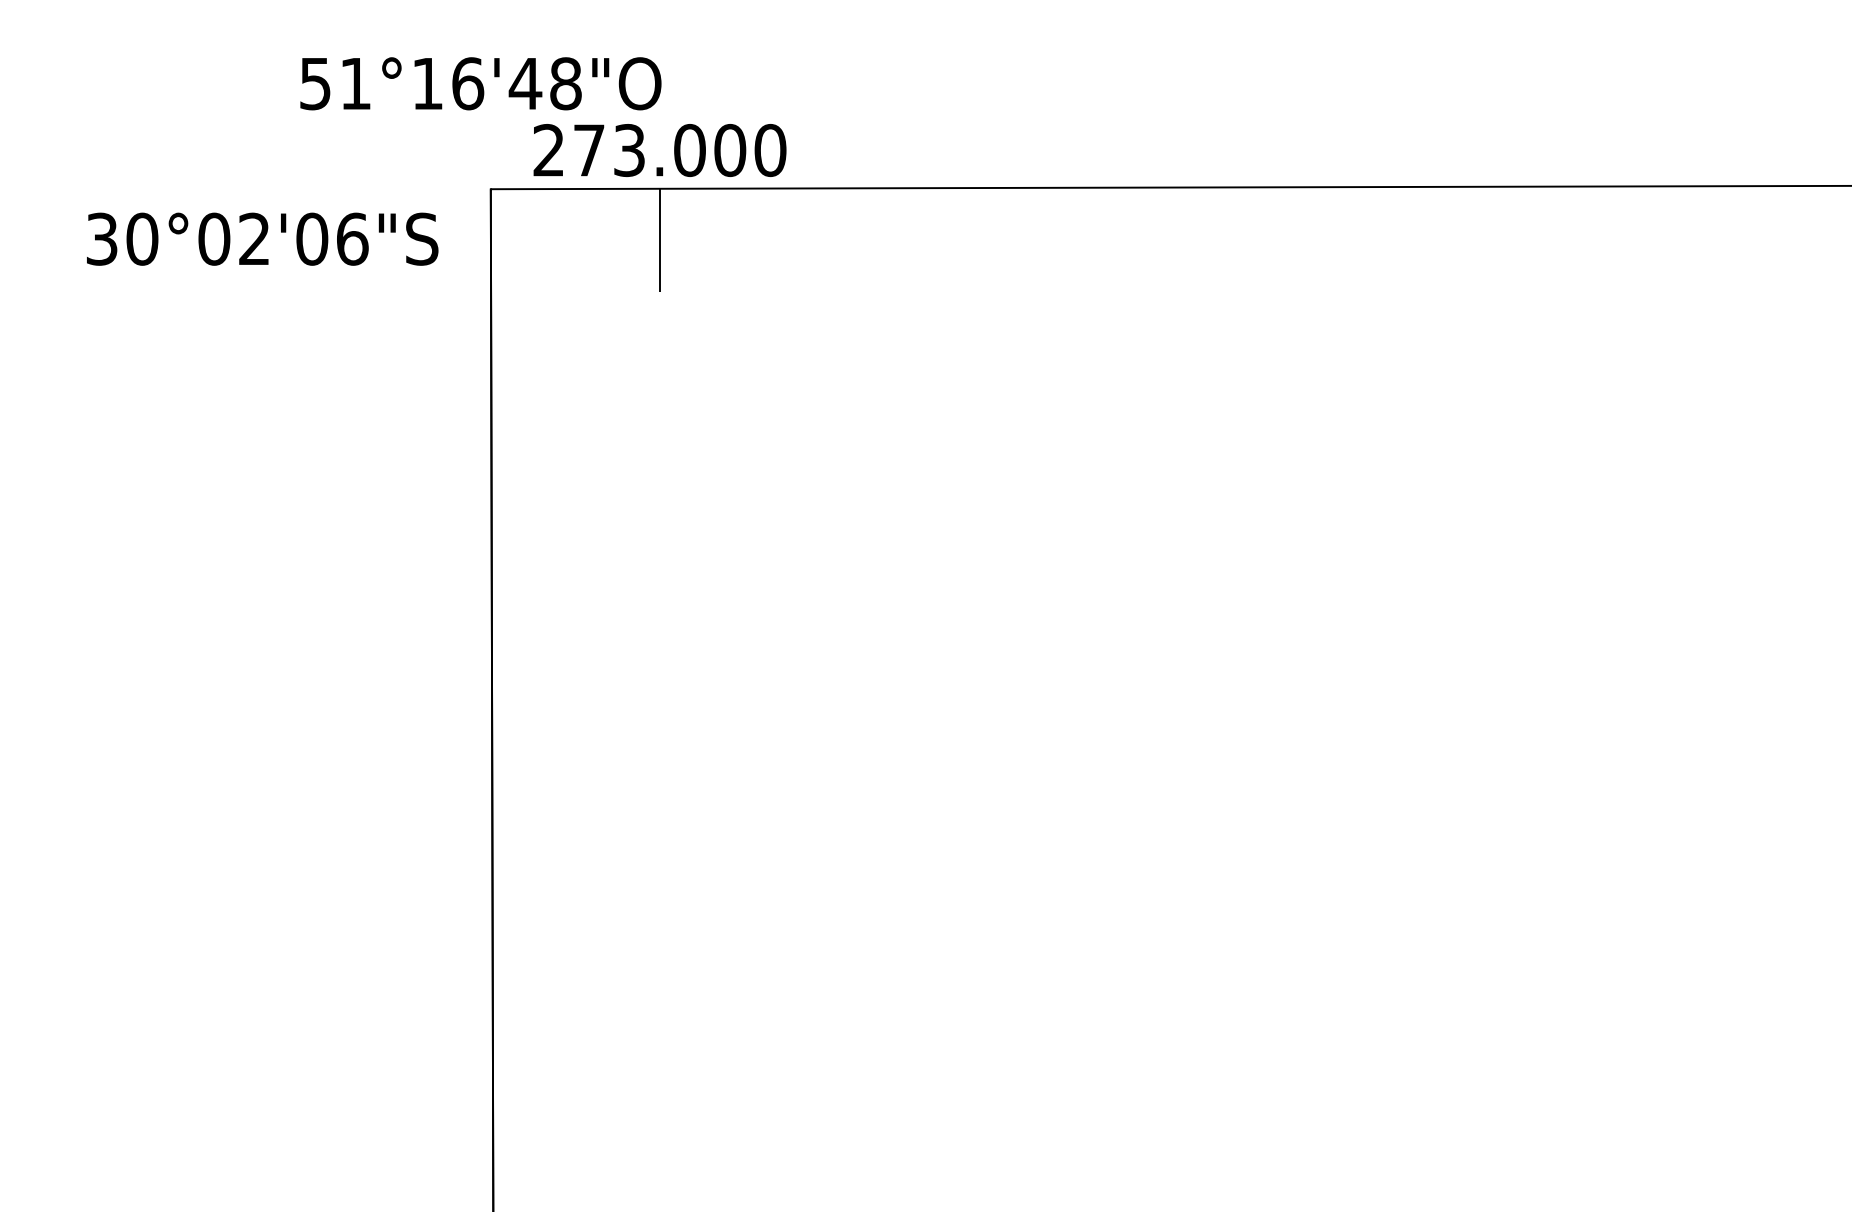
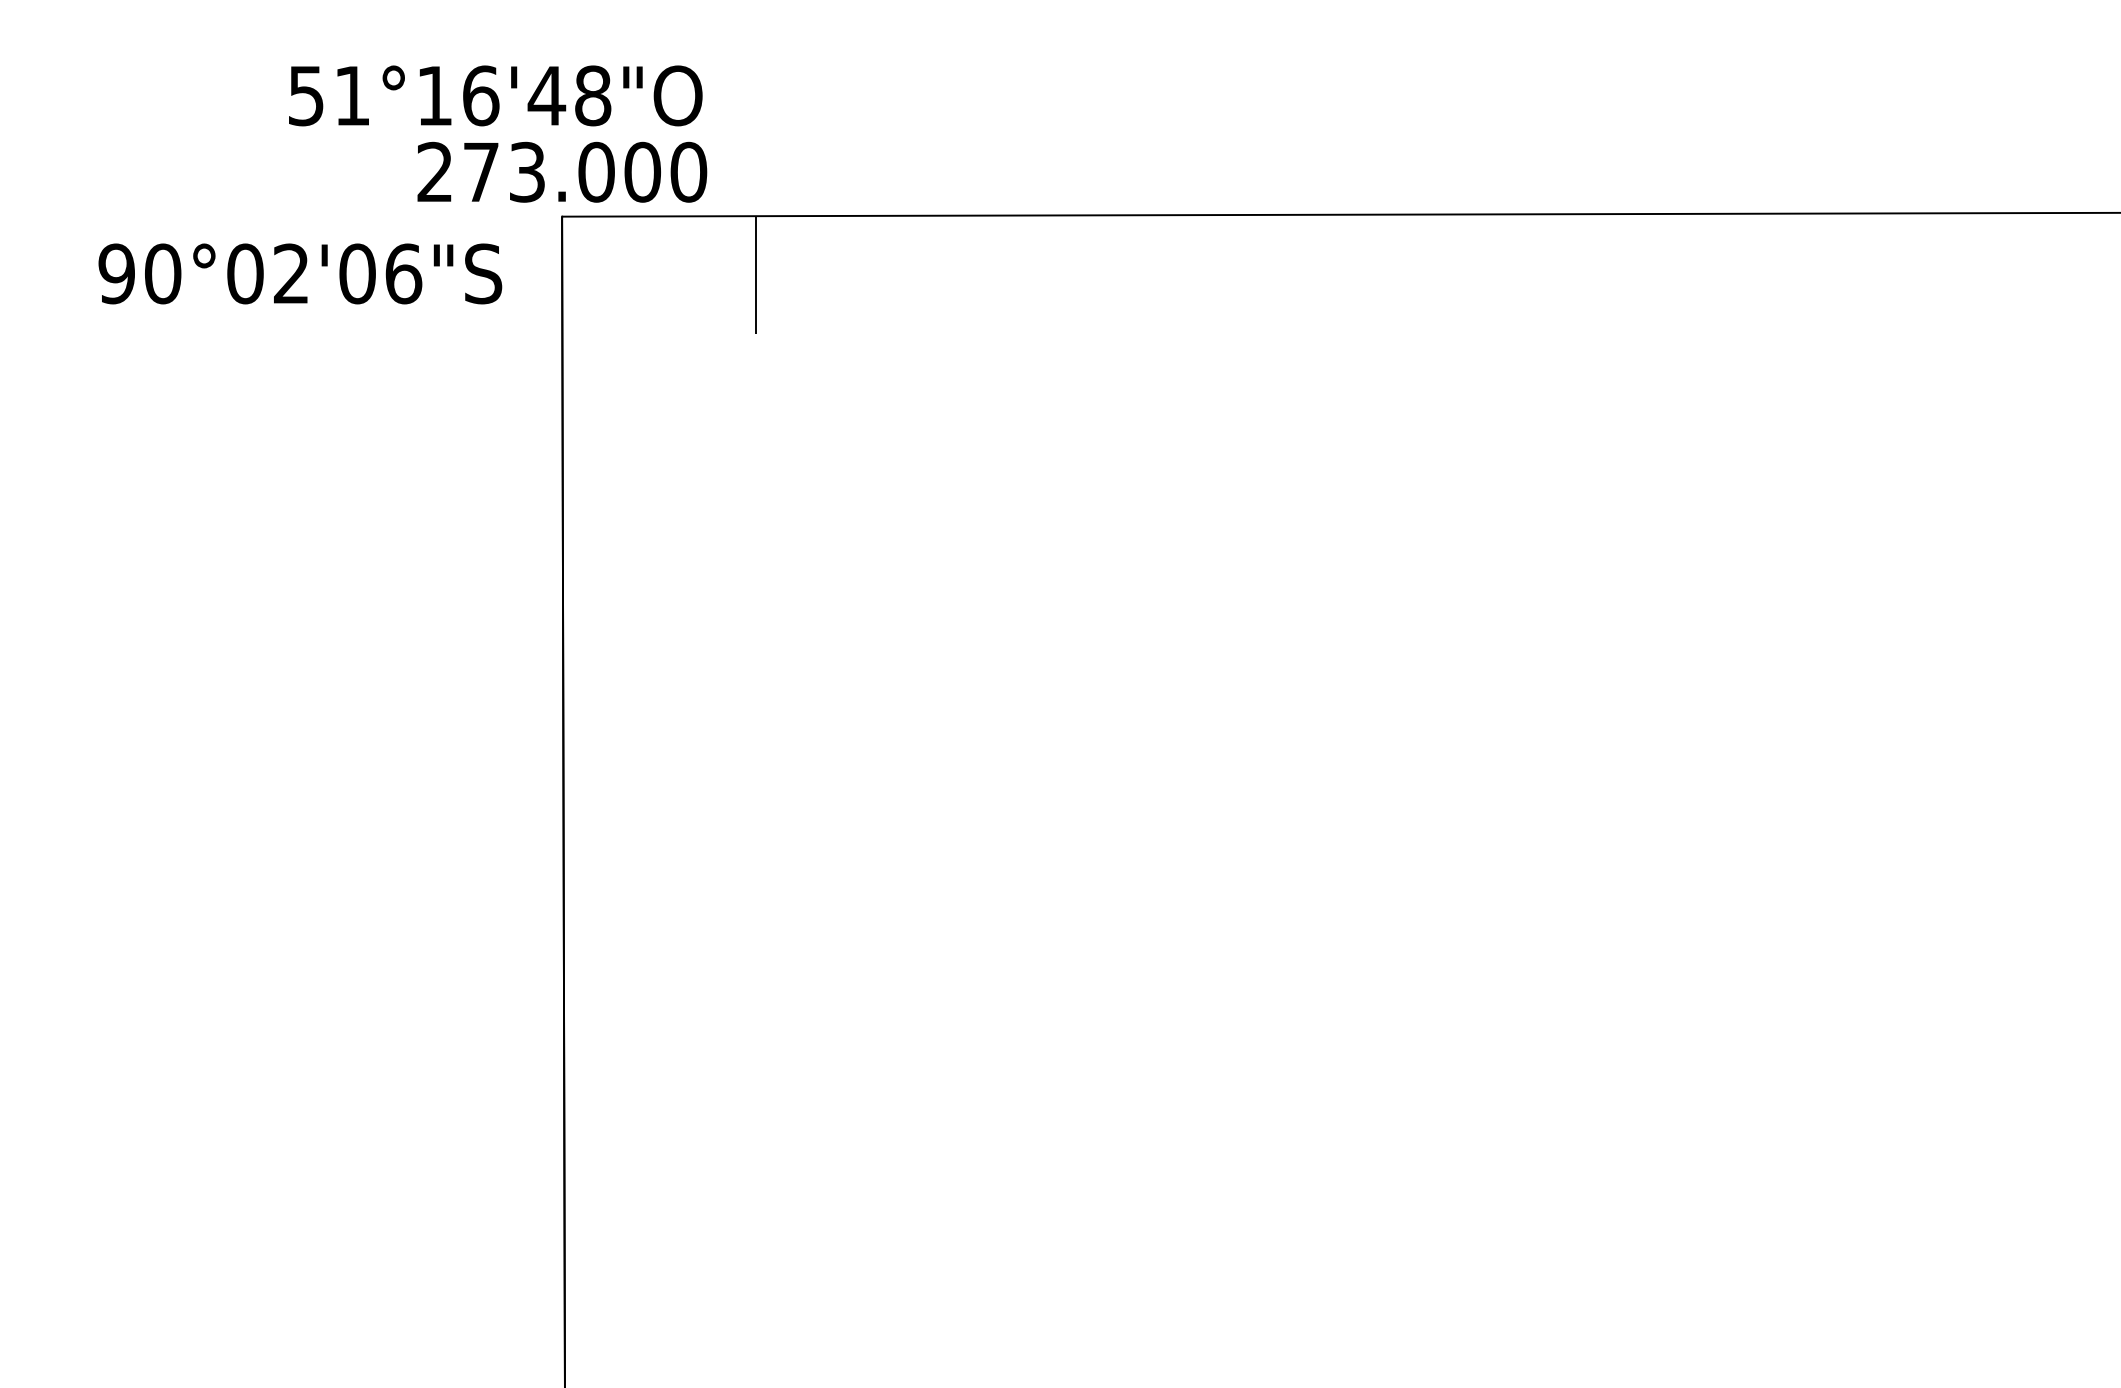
text: (480, 83) -> (495, 95), moved
text: (659, 150) -> (561, 172), moved
text: (101, 238) -> (116, 273), 30°02'06"S -> 90°02'06"S

